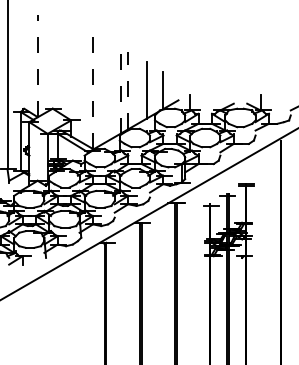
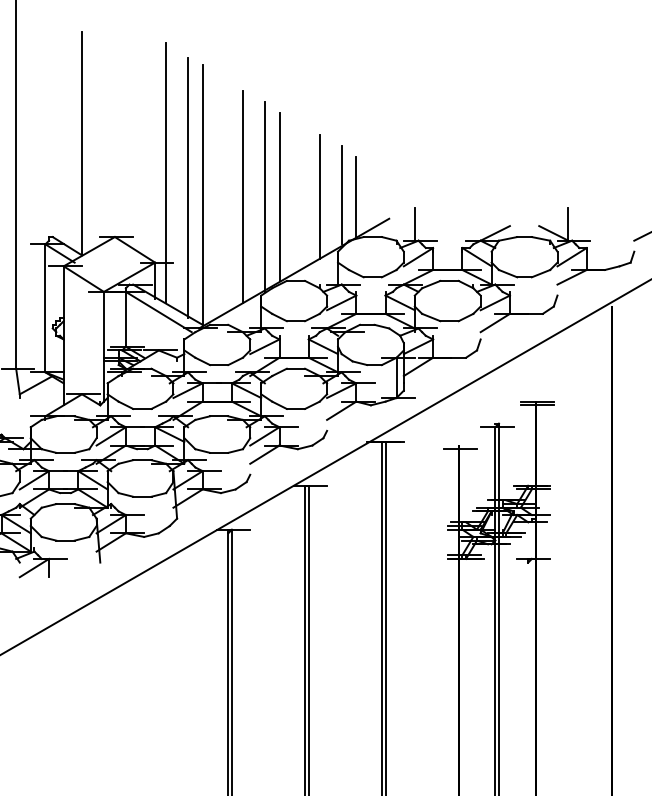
line: (37, 65) -> (81, 142), dashed -> solid
line: (76, 78) -> (166, 171), added
line: (86, 85) -> (188, 186), added
line: (92, 89) -> (201, 195), dashed -> solid
line: (111, 89) -> (243, 195), added
line: (156, 89) -> (341, 195), added
line: (121, 90) -> (264, 197), dashed -> solid
line: (128, 90) -> (280, 197), dashed -> solid

